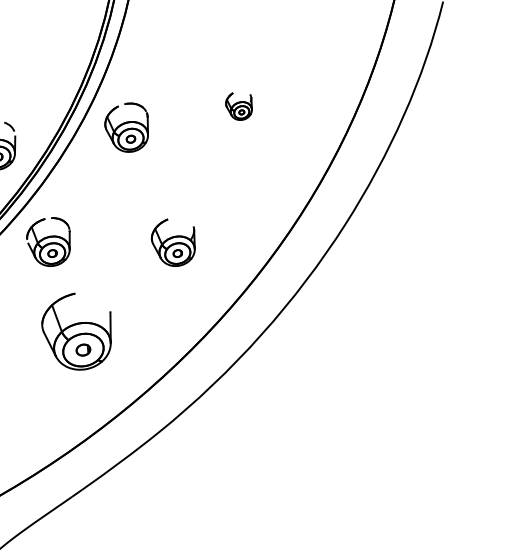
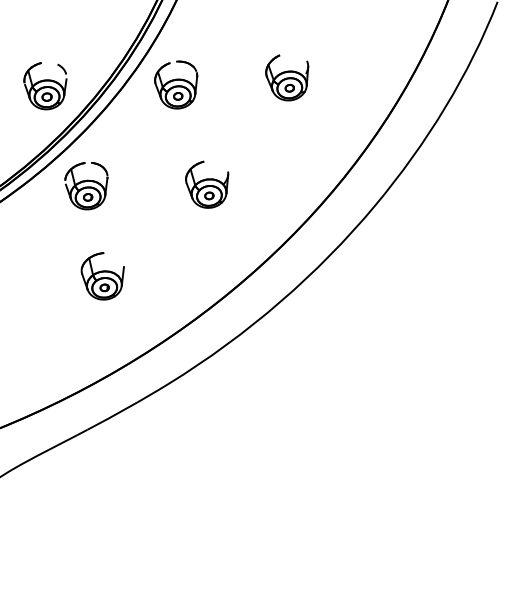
part: (239, 105) -> (287, 77), size x1.67
part: (174, 242) -> (207, 184), moved
part: (77, 332) -> (102, 276), size x0.62

